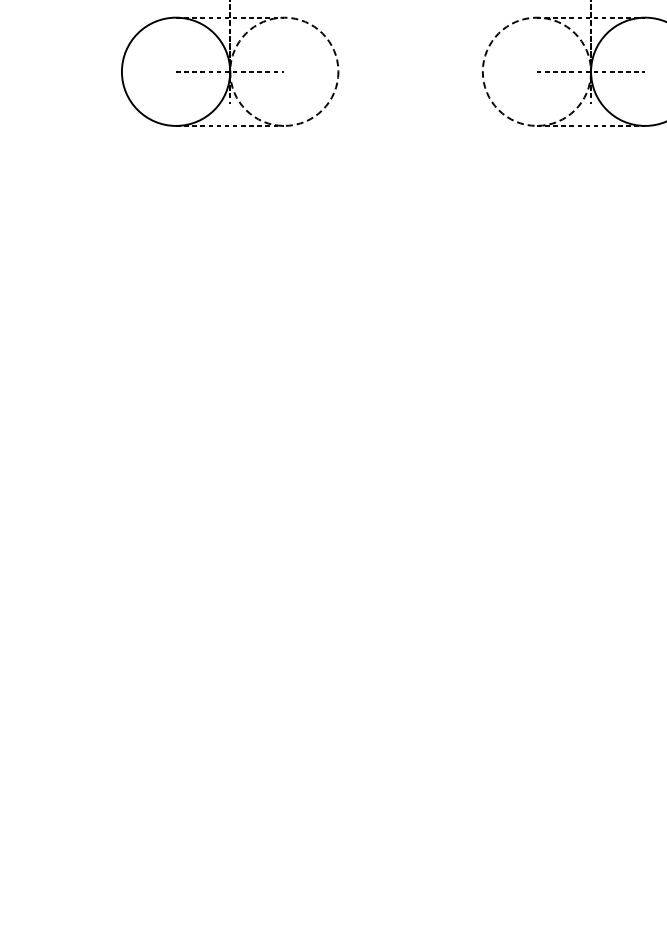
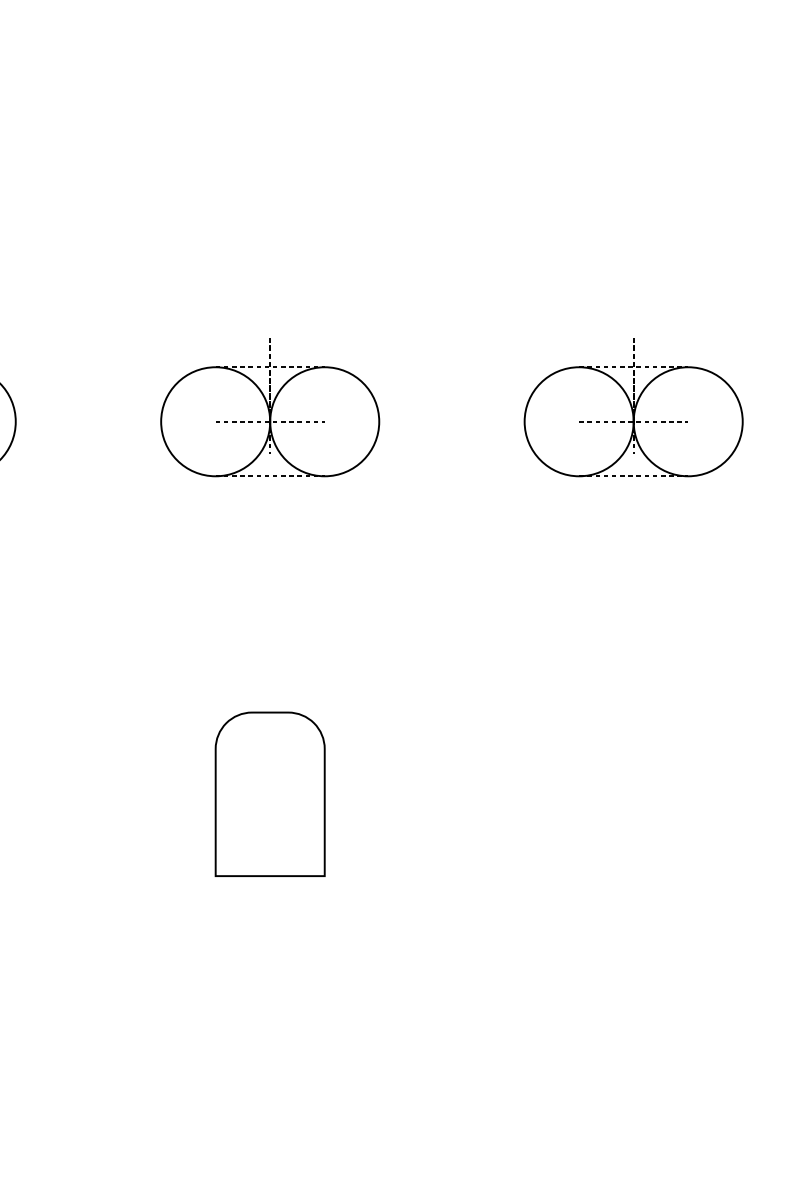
circle: (284, 71) -> (324, 421), dashed -> solid
circle: (536, 71) -> (578, 421), dashed -> solid
part: (229, 440) -> (269, 793), added

